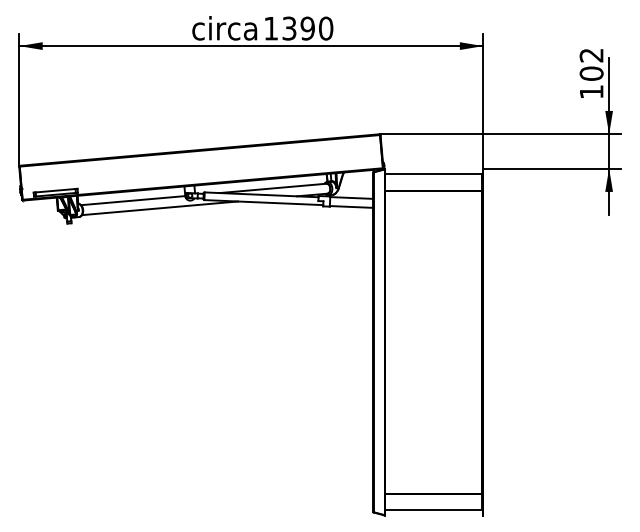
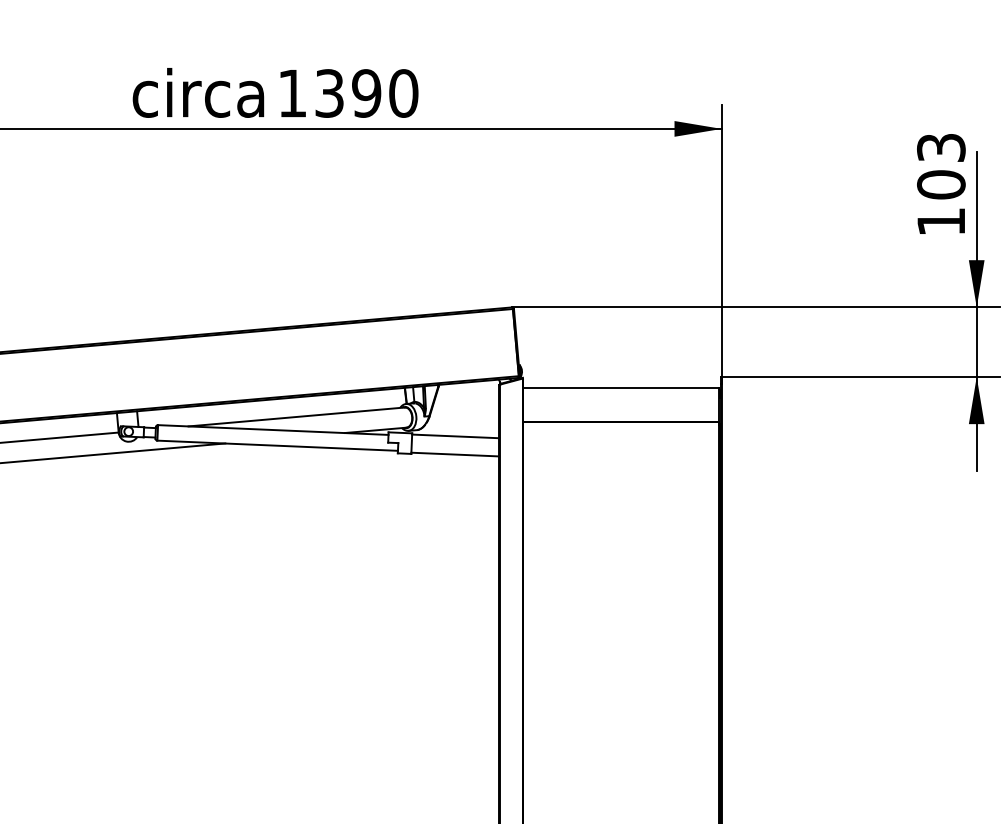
text: (591, 55) -> (941, 147), 102 -> 103

